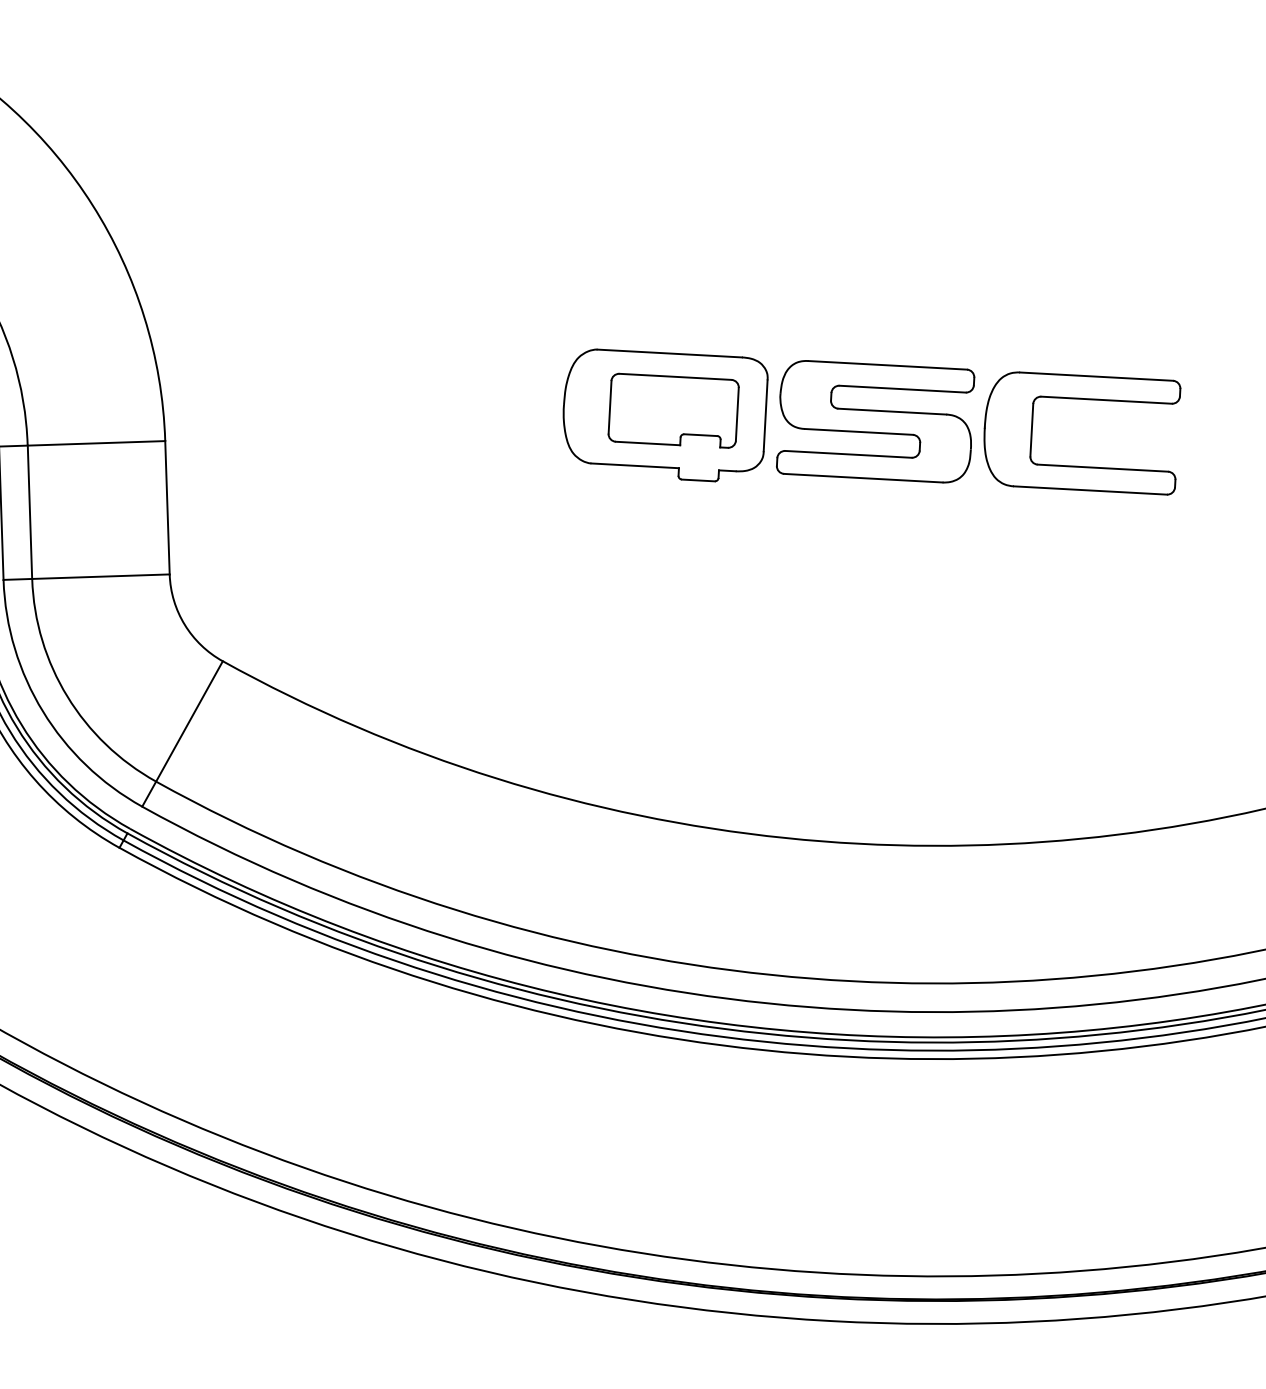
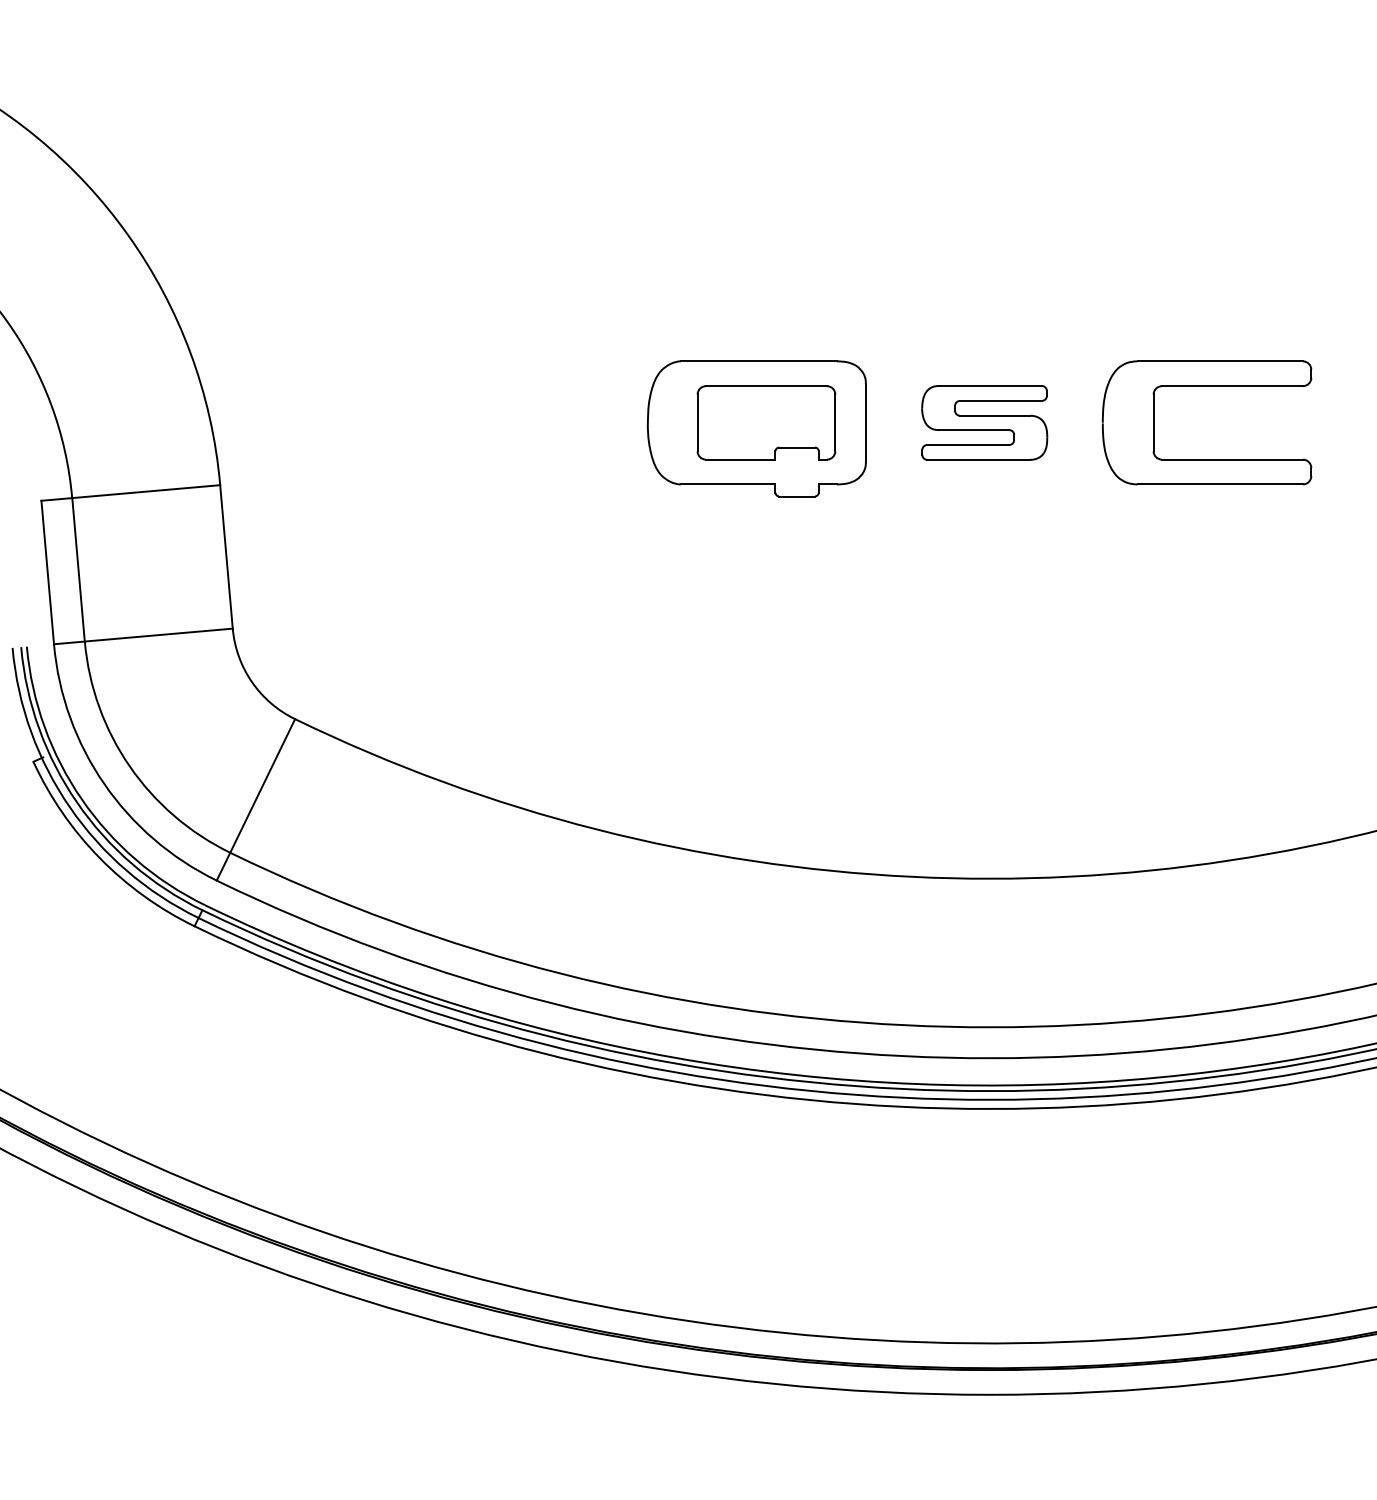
part: (875, 421) -> (984, 422), size x0.6

